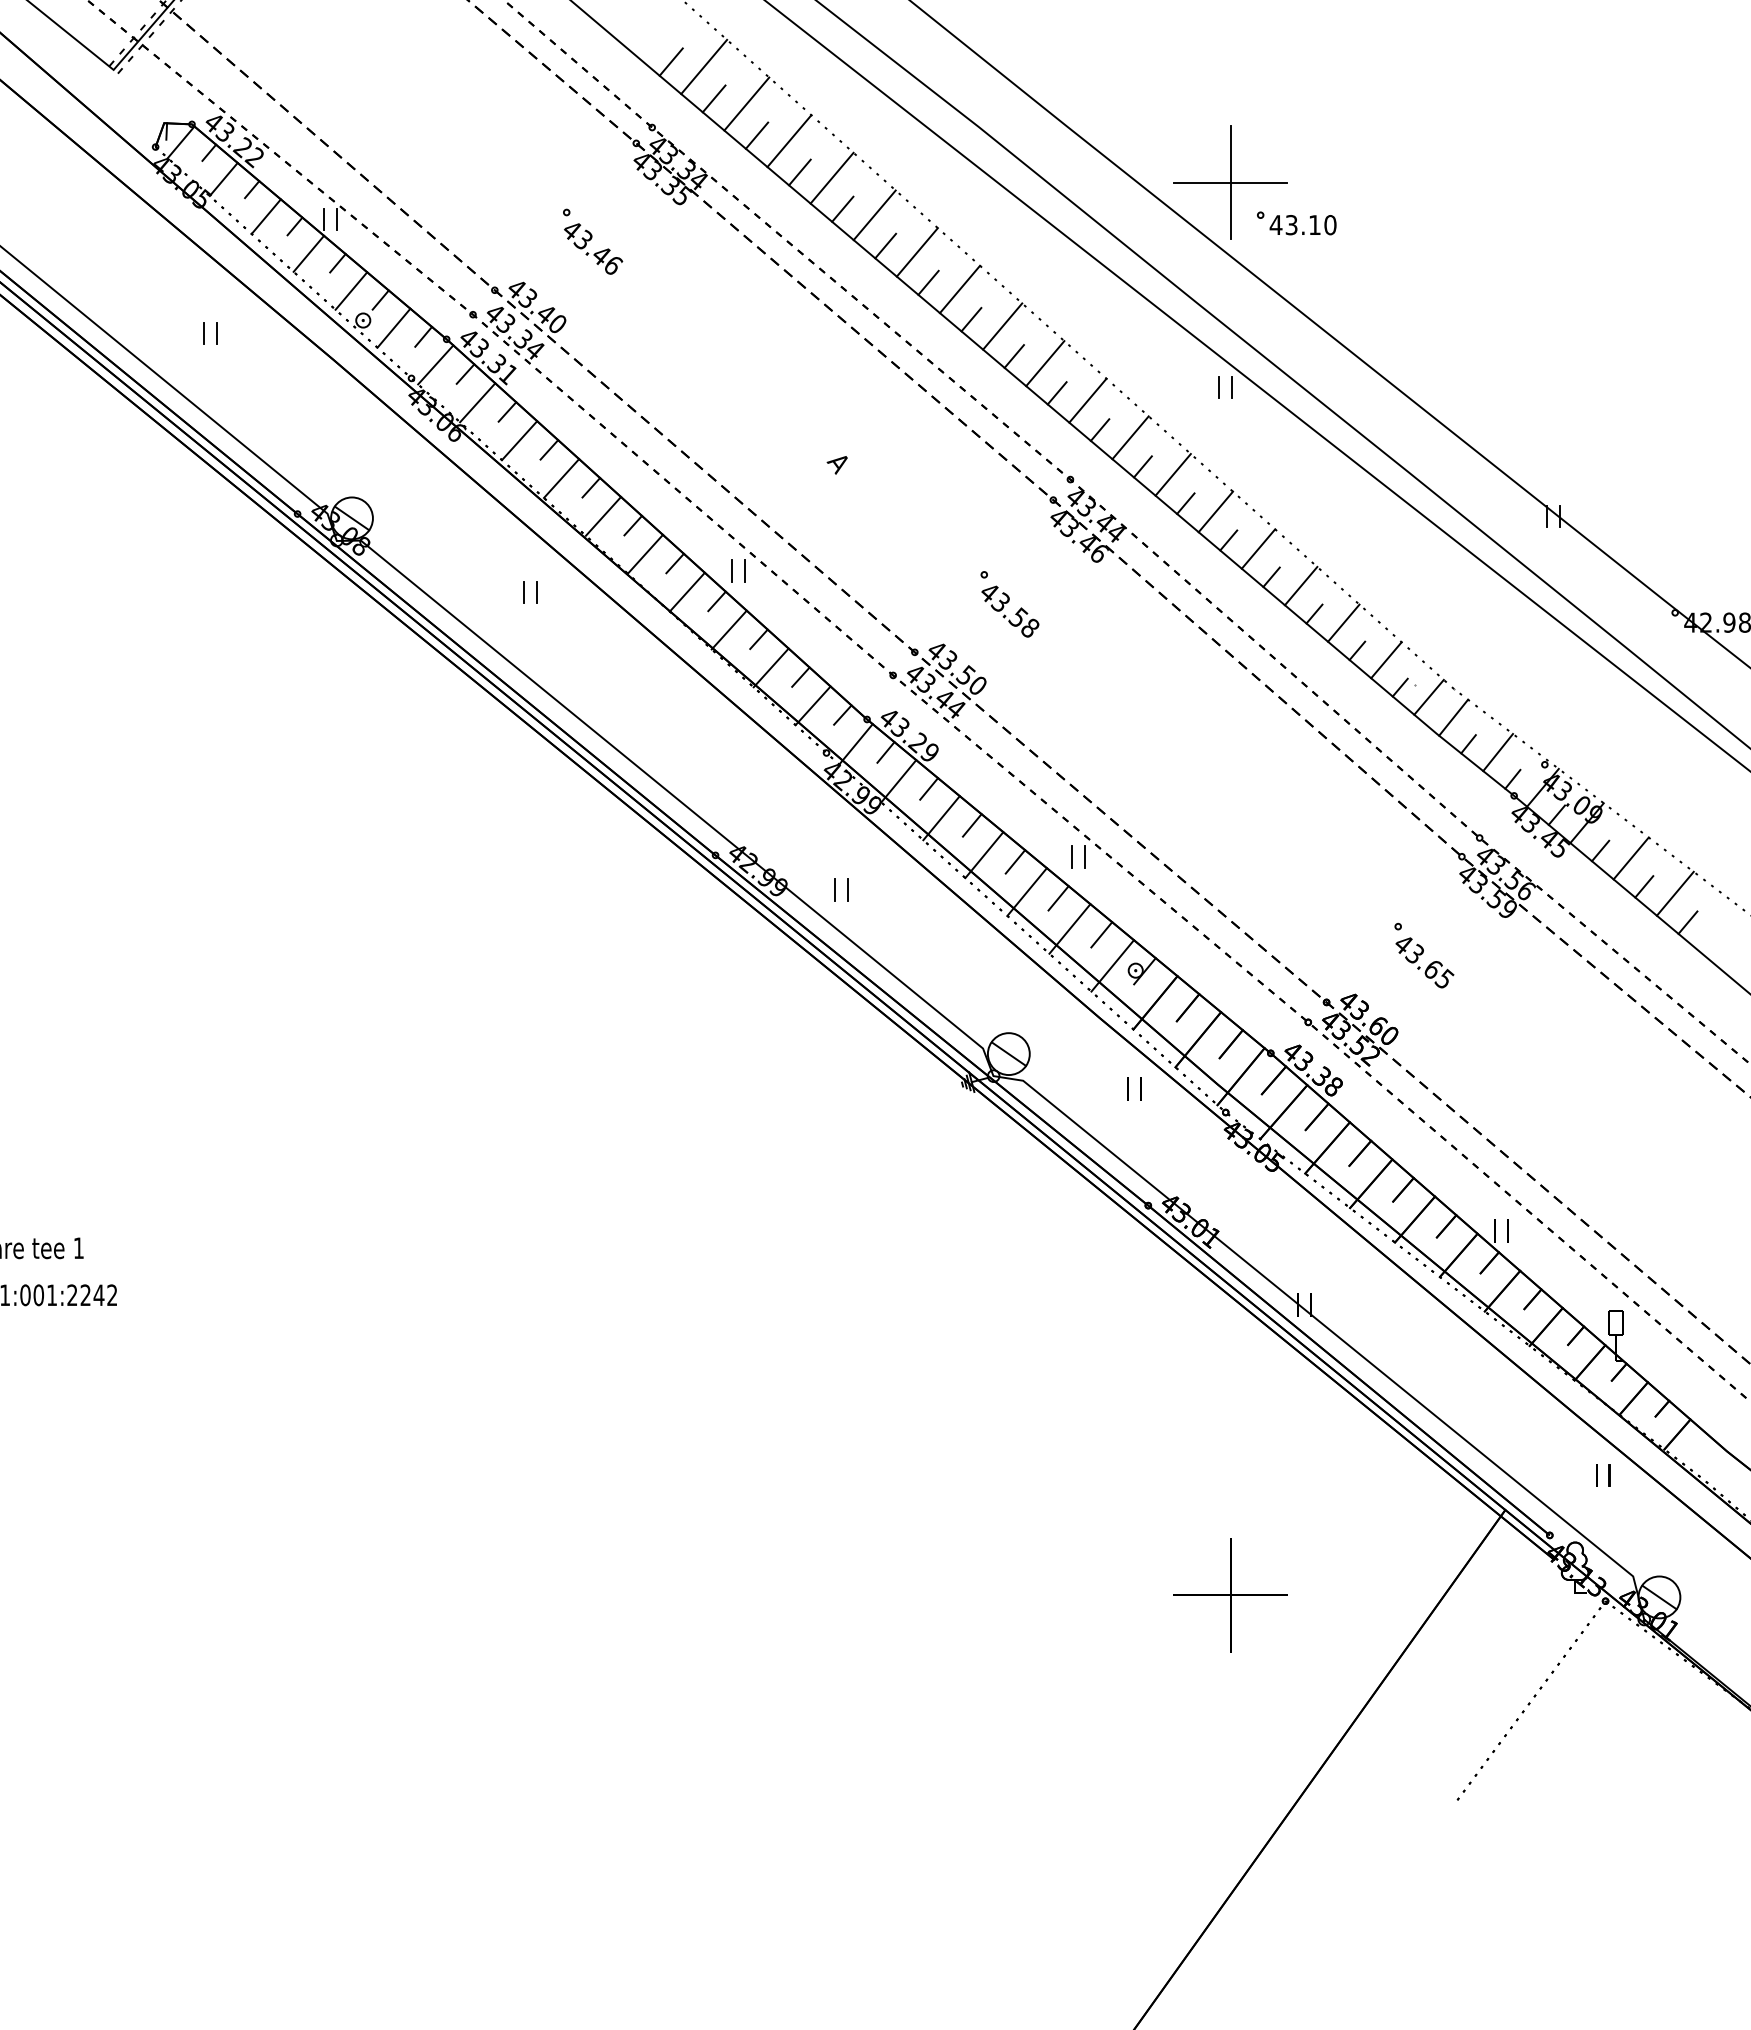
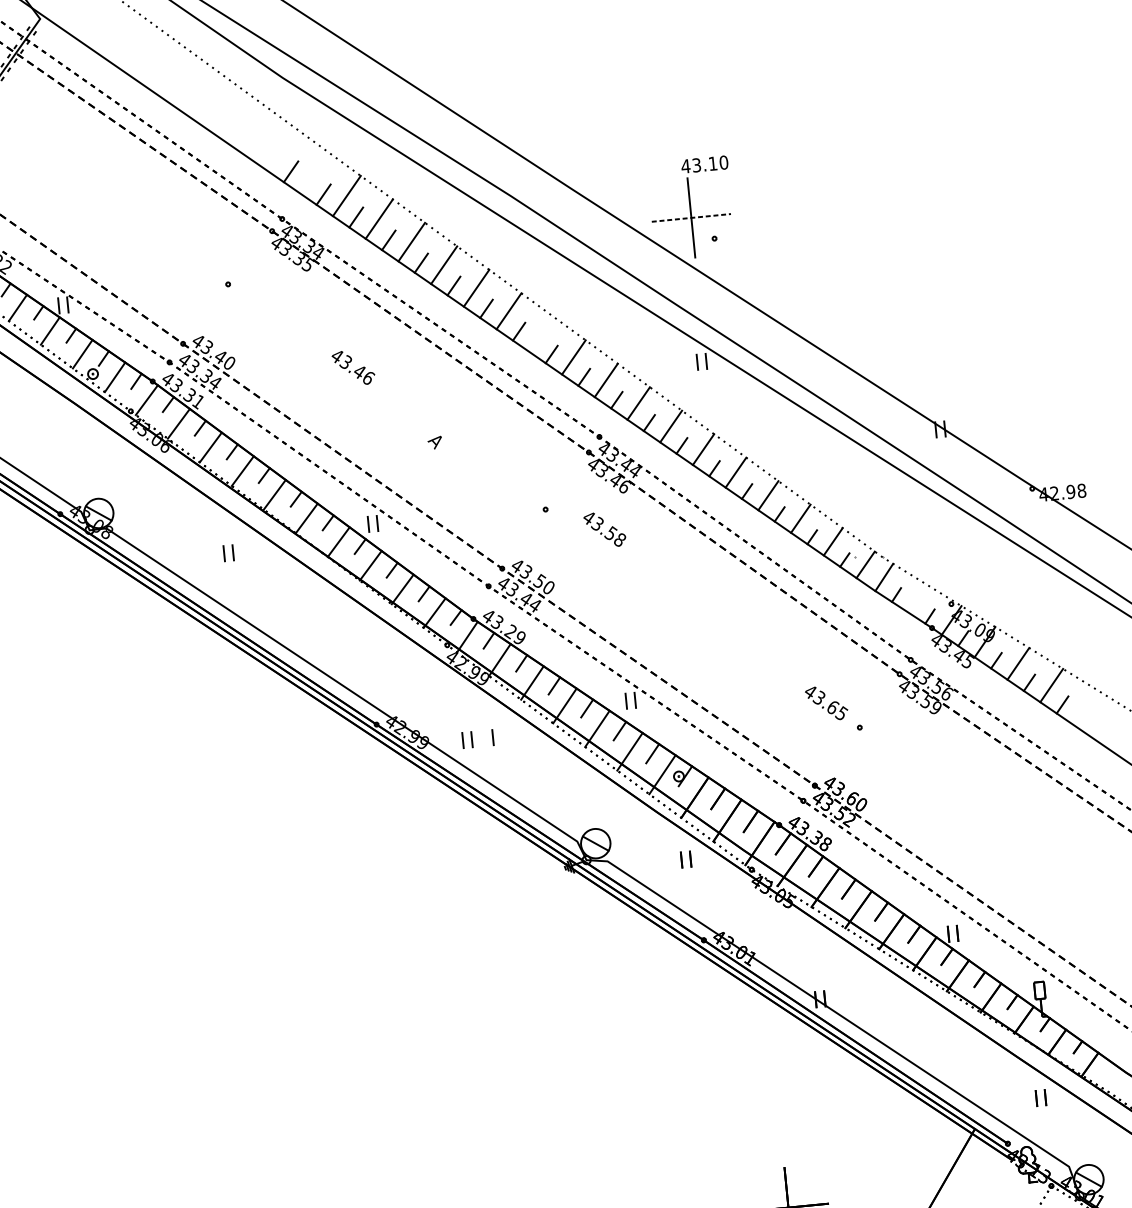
line: (704, 66) -> (314, 172), removed
line: (1230, 182) -> (691, 217), solid -> dashed
text: (1302, 225) -> (704, 164), moved
text: (593, 248) -> (353, 367), moved
line: (1002, 326) -> (541, 334), removed
text: (1010, 611) -> (605, 529), moved
line: (1497, 752) -> (917, 598), removed
line: (877, 889) -> (492, 737), added
text: (1424, 962) -> (826, 703), moved

